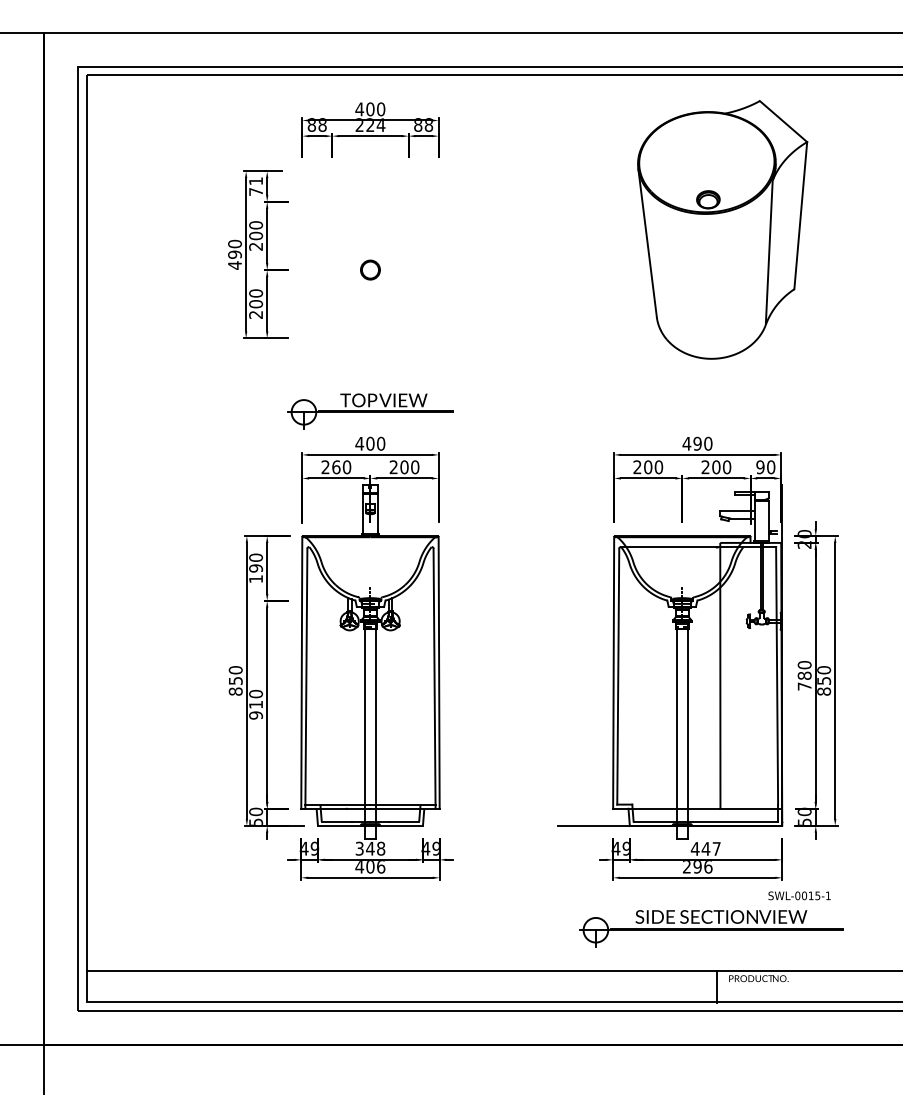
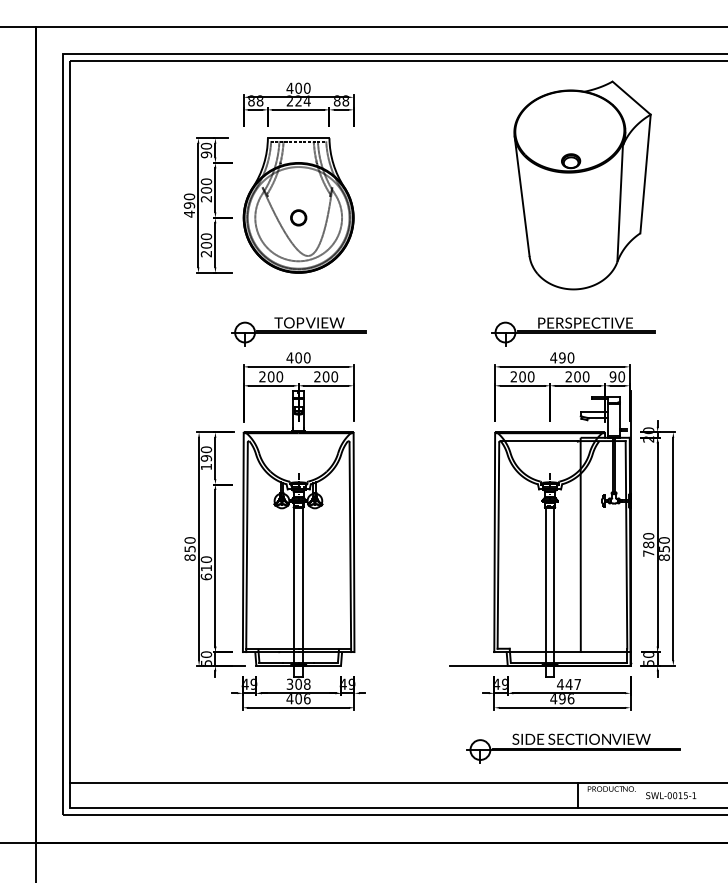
text: (256, 186) -> (206, 150), 71 -> 90
part: (370, 254) -> (298, 205), added
part: (711, 411) -> (573, 331), added
text: (336, 466) -> (271, 376), 260 -> 200
text: (256, 715) -> (206, 576), 910 -> 610
text: (370, 848) -> (298, 684), 348 -> 308
text: (686, 867) -> (553, 699), 296 -> 496
text: (799, 895) -> (671, 795), moved

